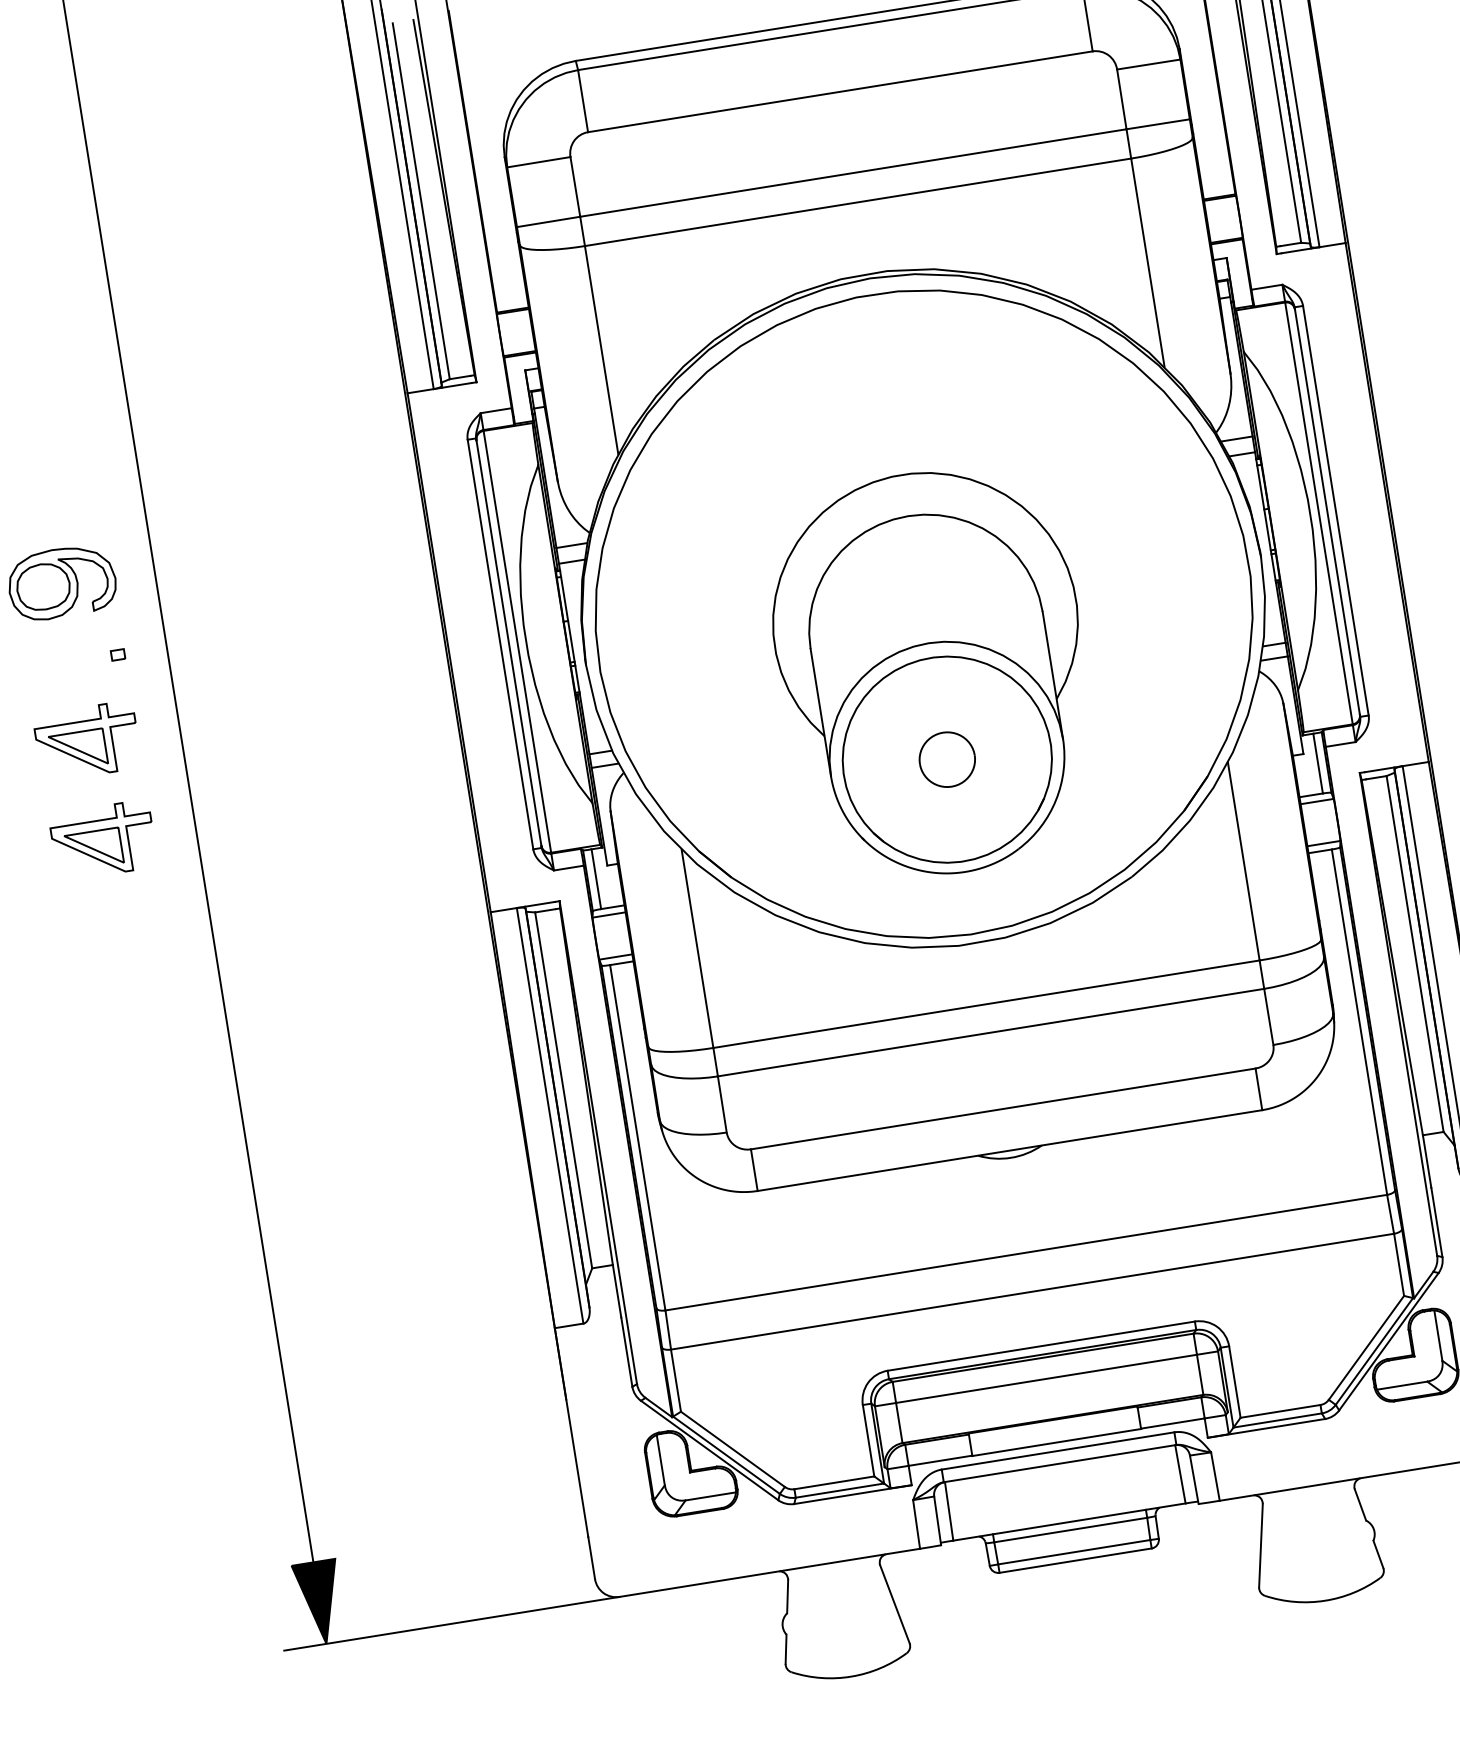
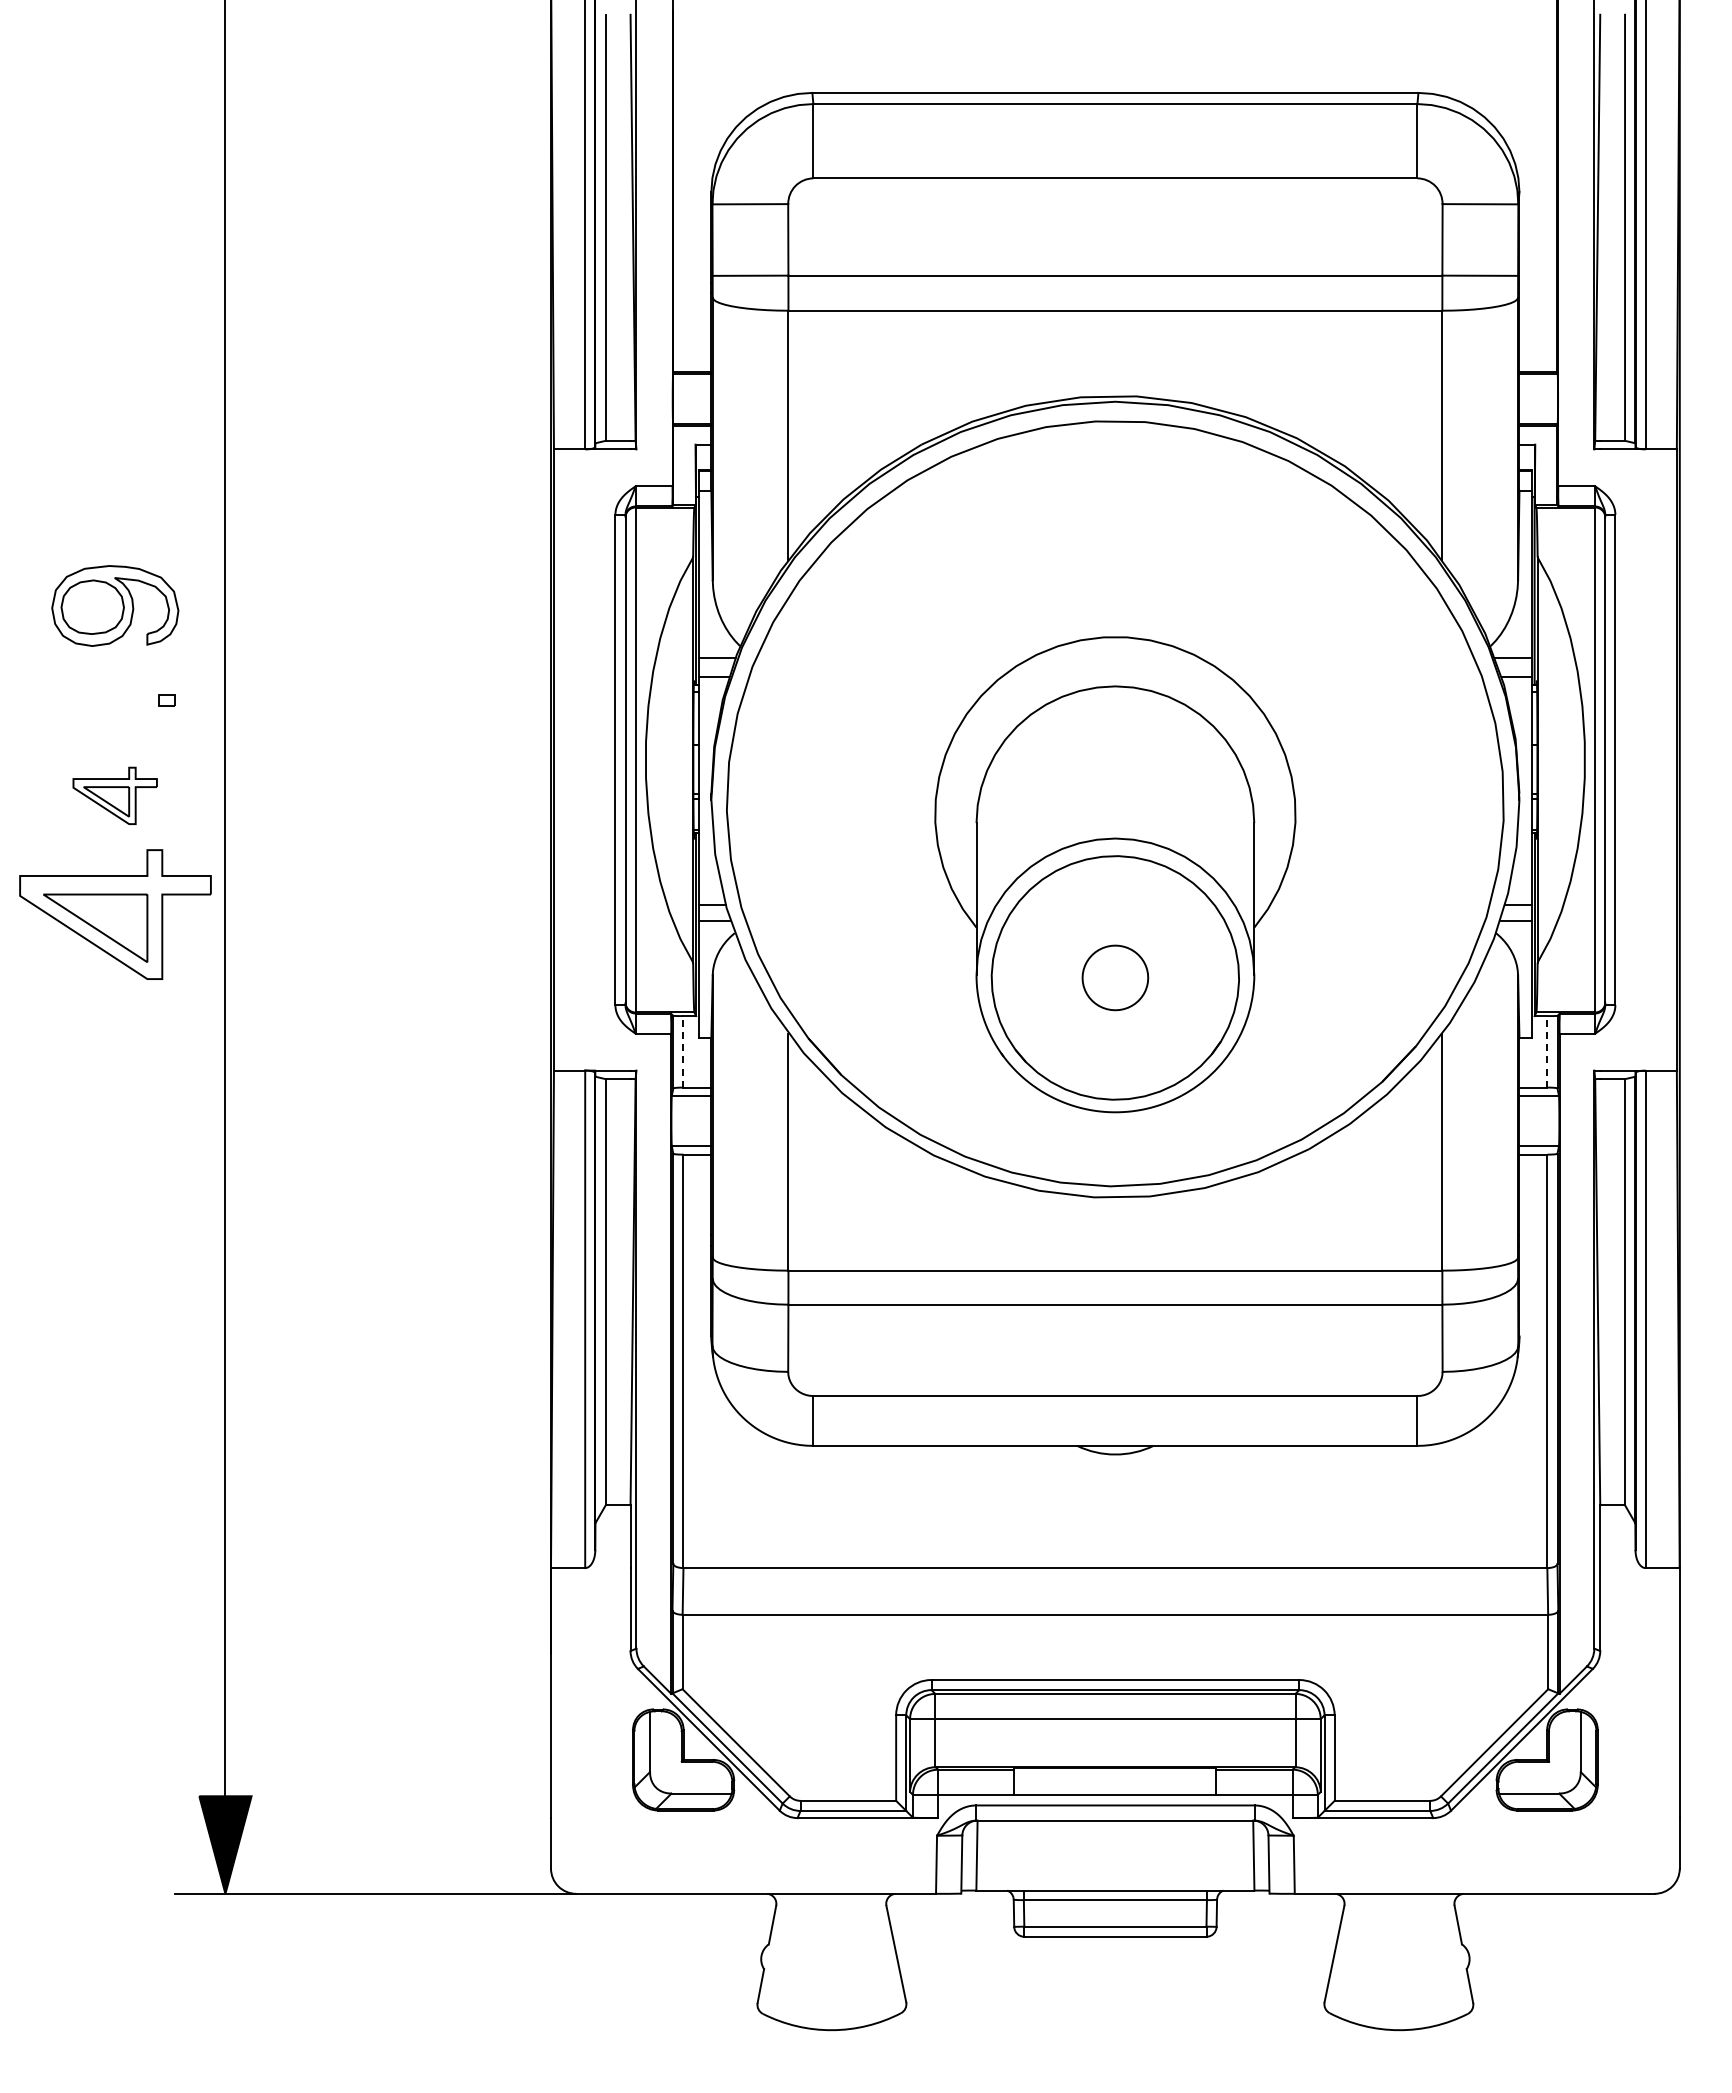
part: (86, 741) -> (114, 795), size x0.7
line: (1318, 763) -> (1547, 1051), solid -> dashed
part: (102, 840) -> (114, 914), size x1.6
line: (596, 878) -> (683, 1051), solid -> dashed

